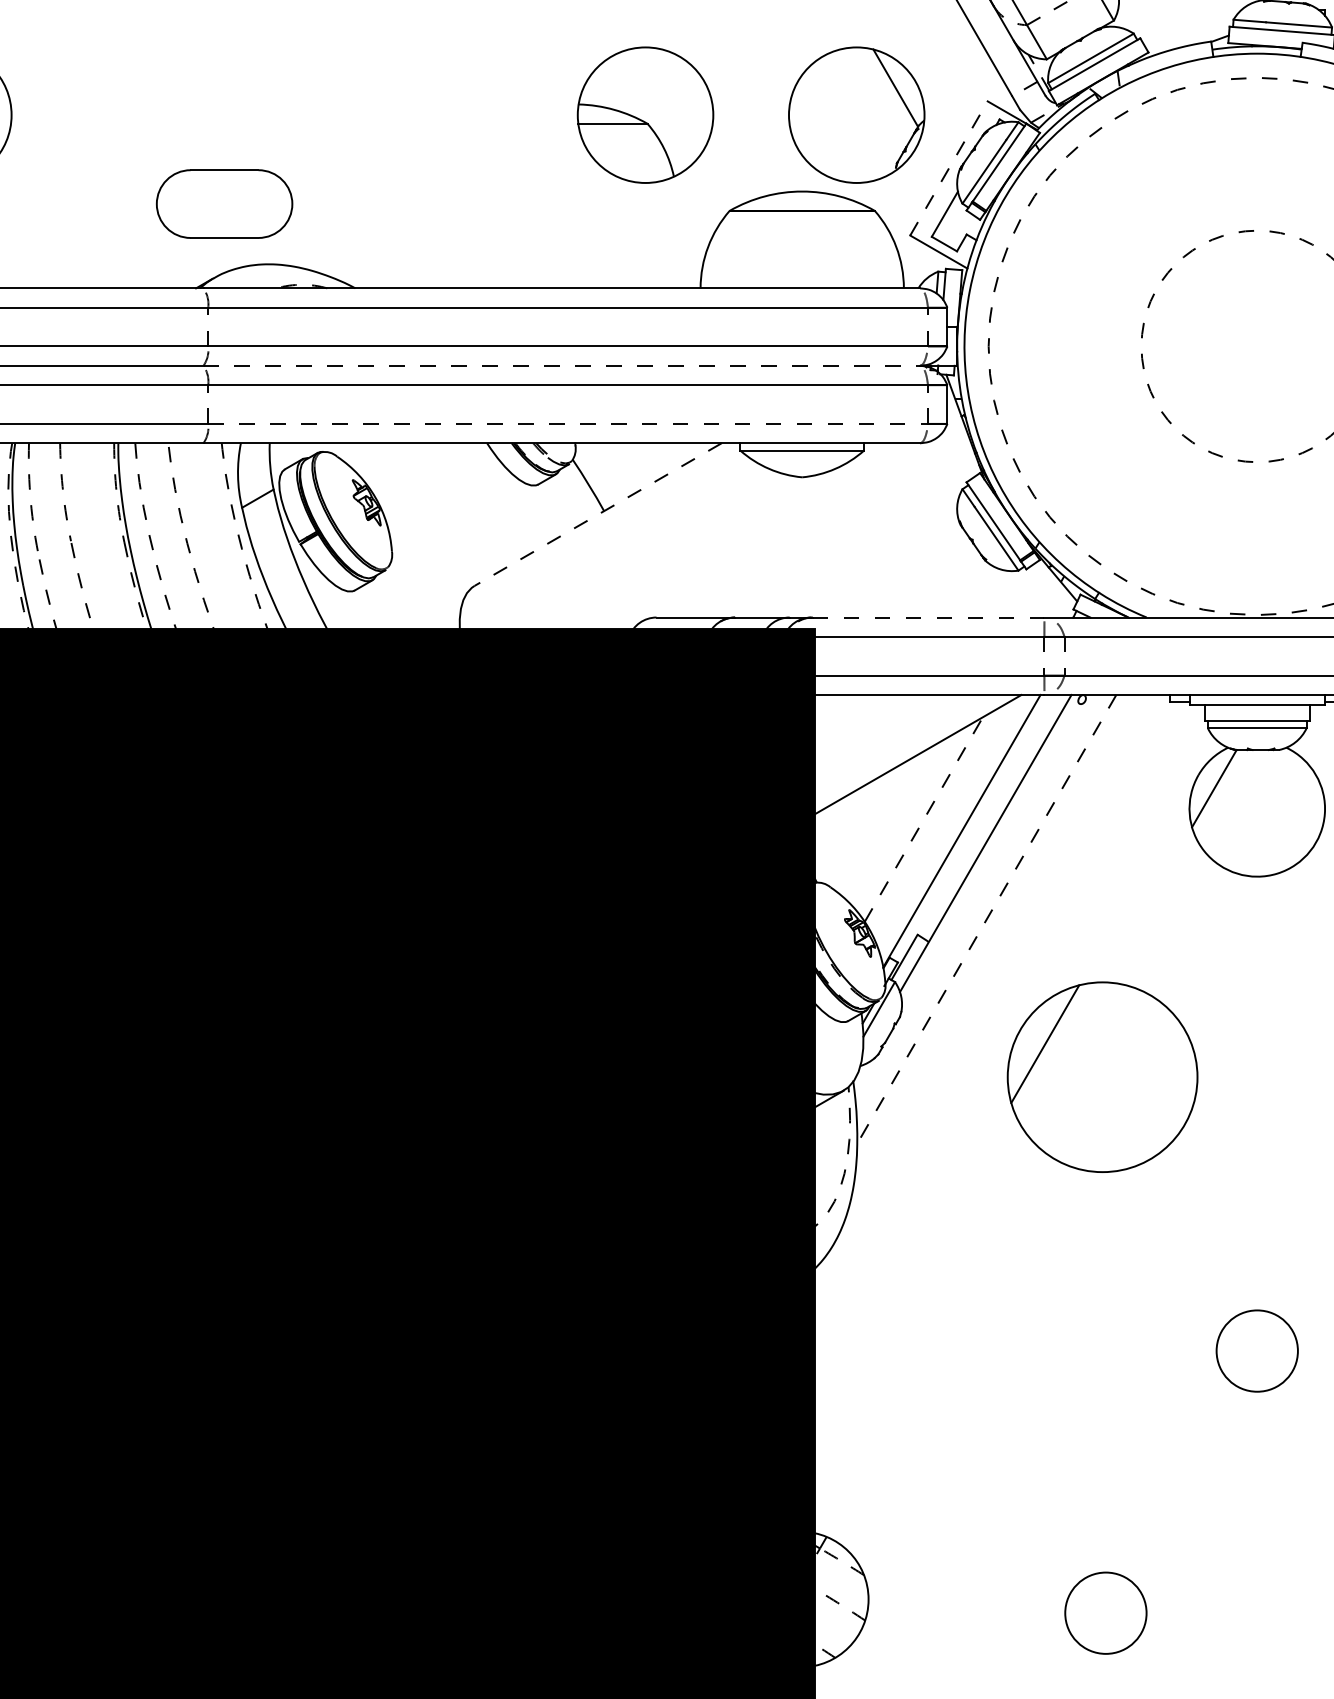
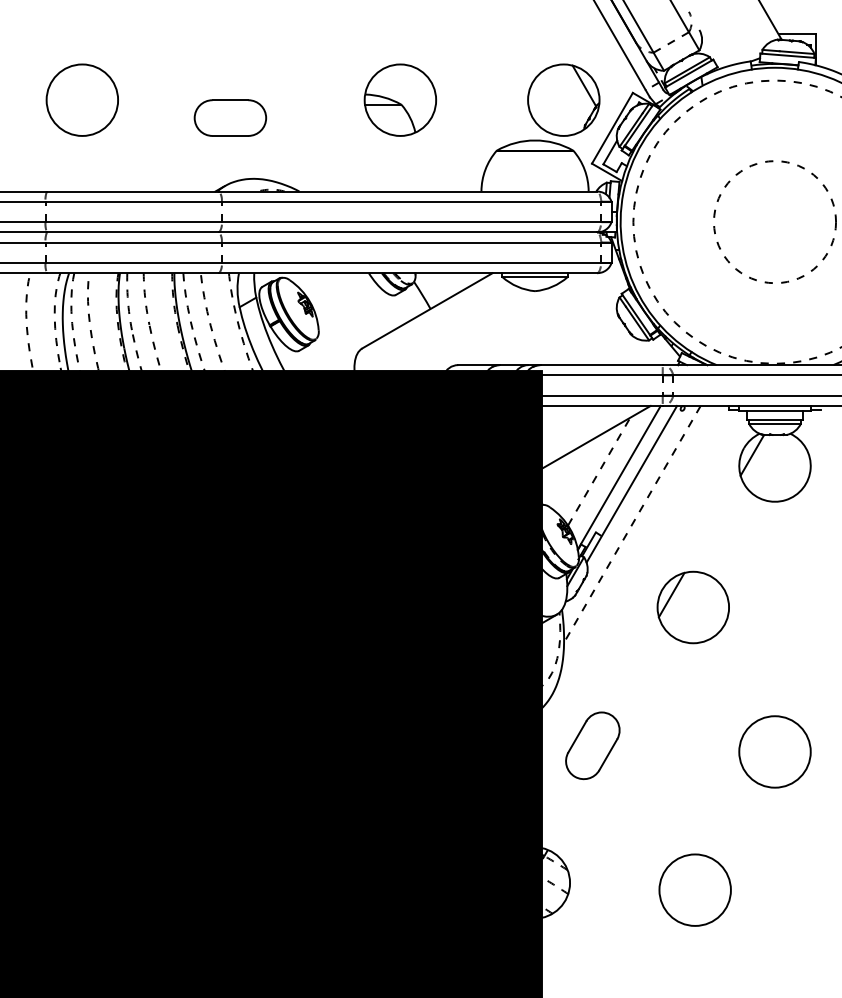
part: (645, 113) -> (400, 99), moved
line: (949, 168) -> (612, 128), dashed -> solid
part: (224, 202) -> (230, 117), moved
line: (562, 366) -> (408, 232), dashed -> solid
line: (567, 424) -> (411, 263), dashed -> solid
line: (596, 515) -> (426, 311), dashed -> solid
line: (930, 618) -> (602, 365), dashed -> solid
part: (1100, 1077) -> (692, 607), size x0.71
part: (911, 1338) -> (592, 745), added
circle: (1256, 1350) -> (774, 751), size x1.67
circle: (1104, 1611) -> (694, 889), size x1.67

